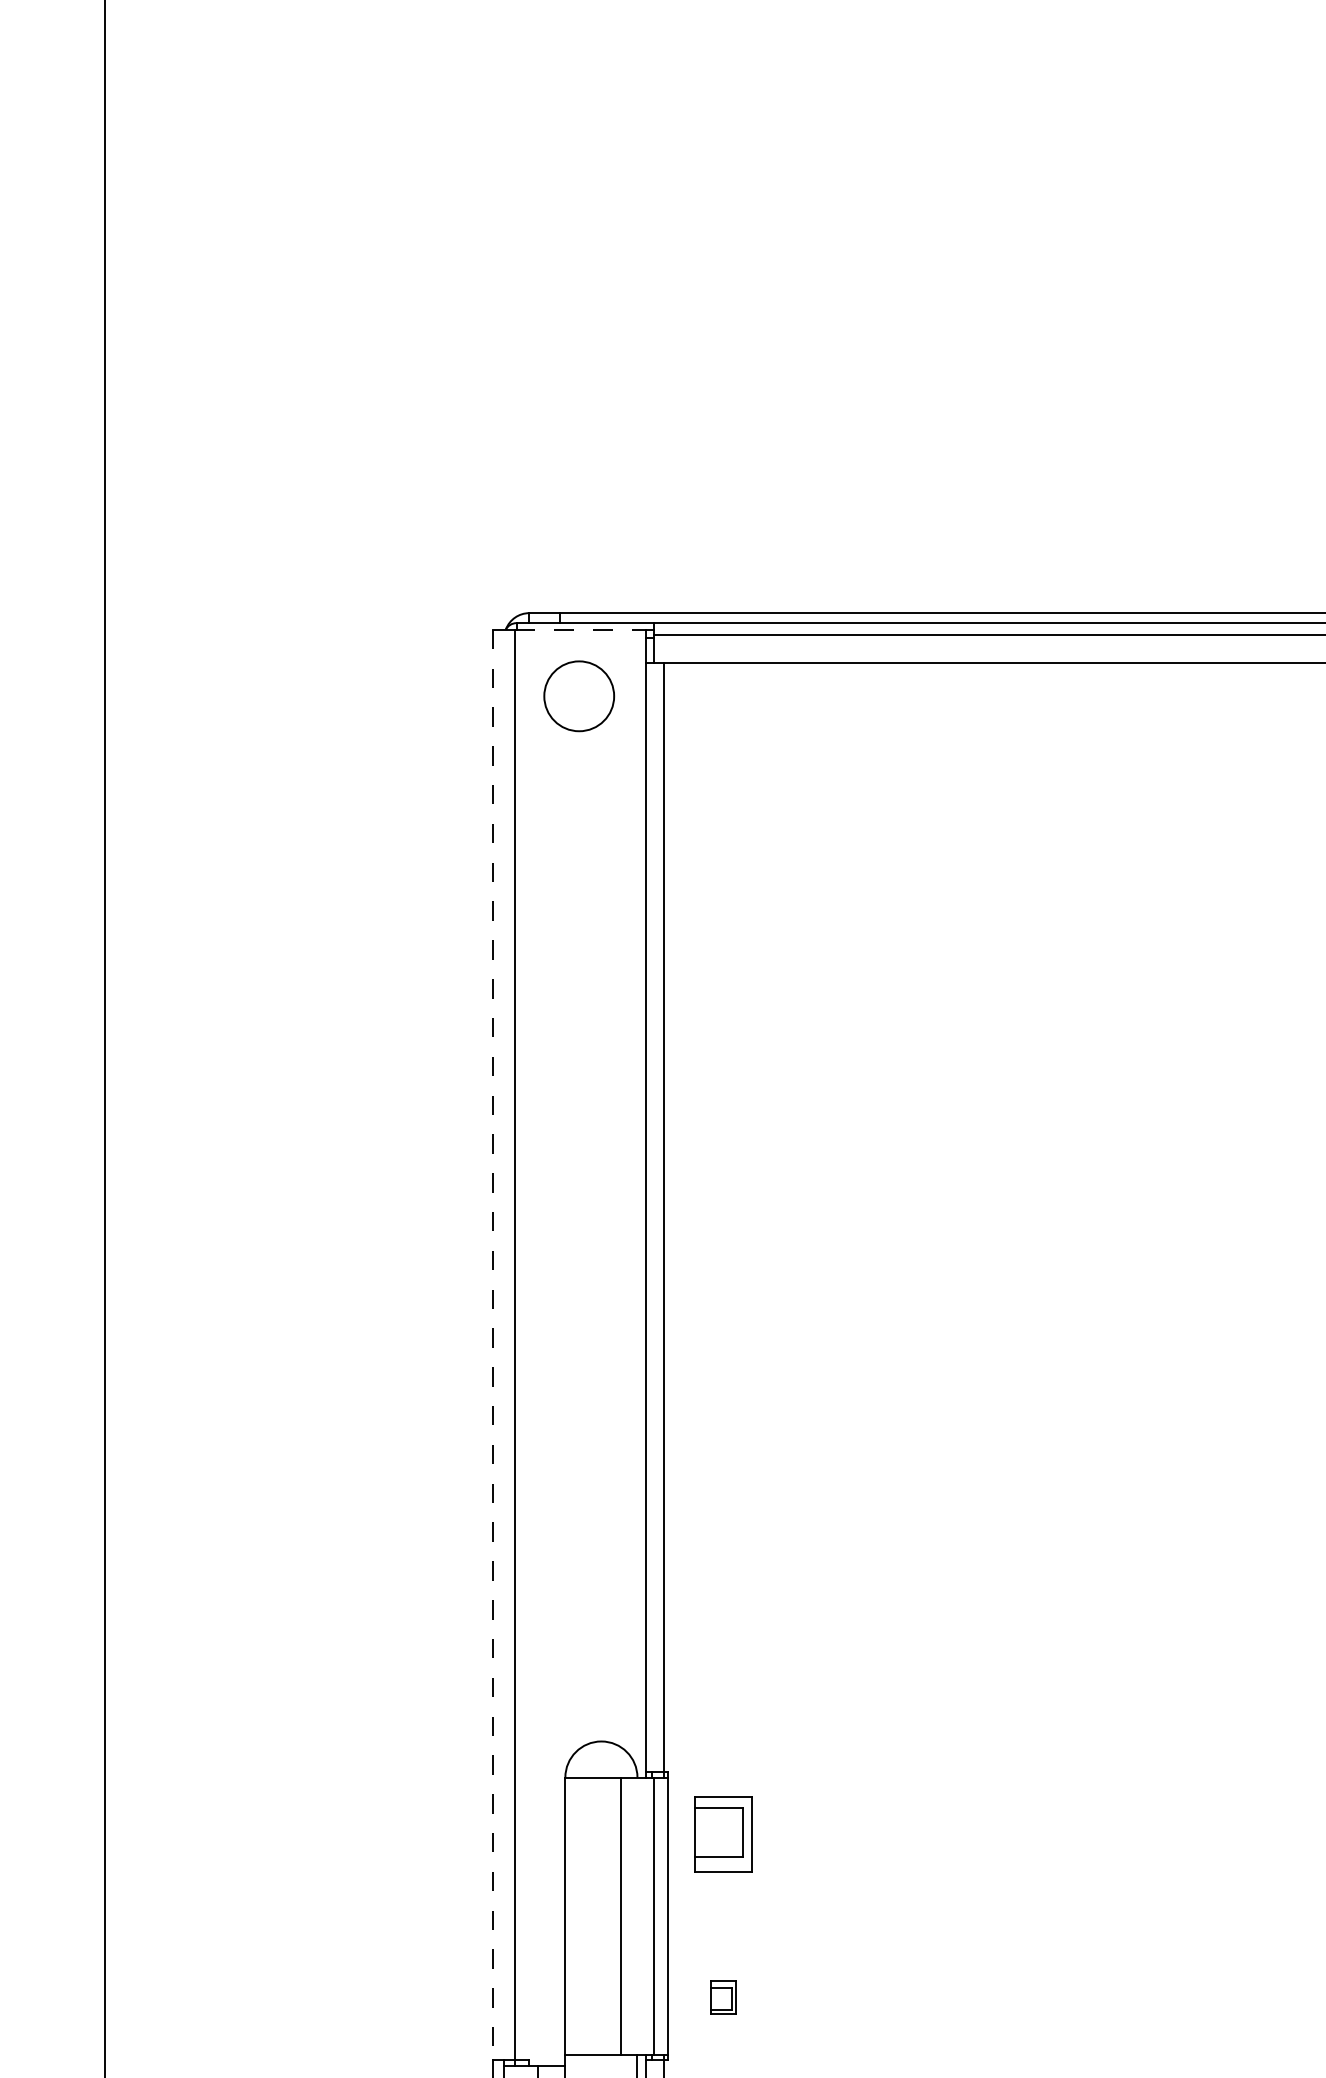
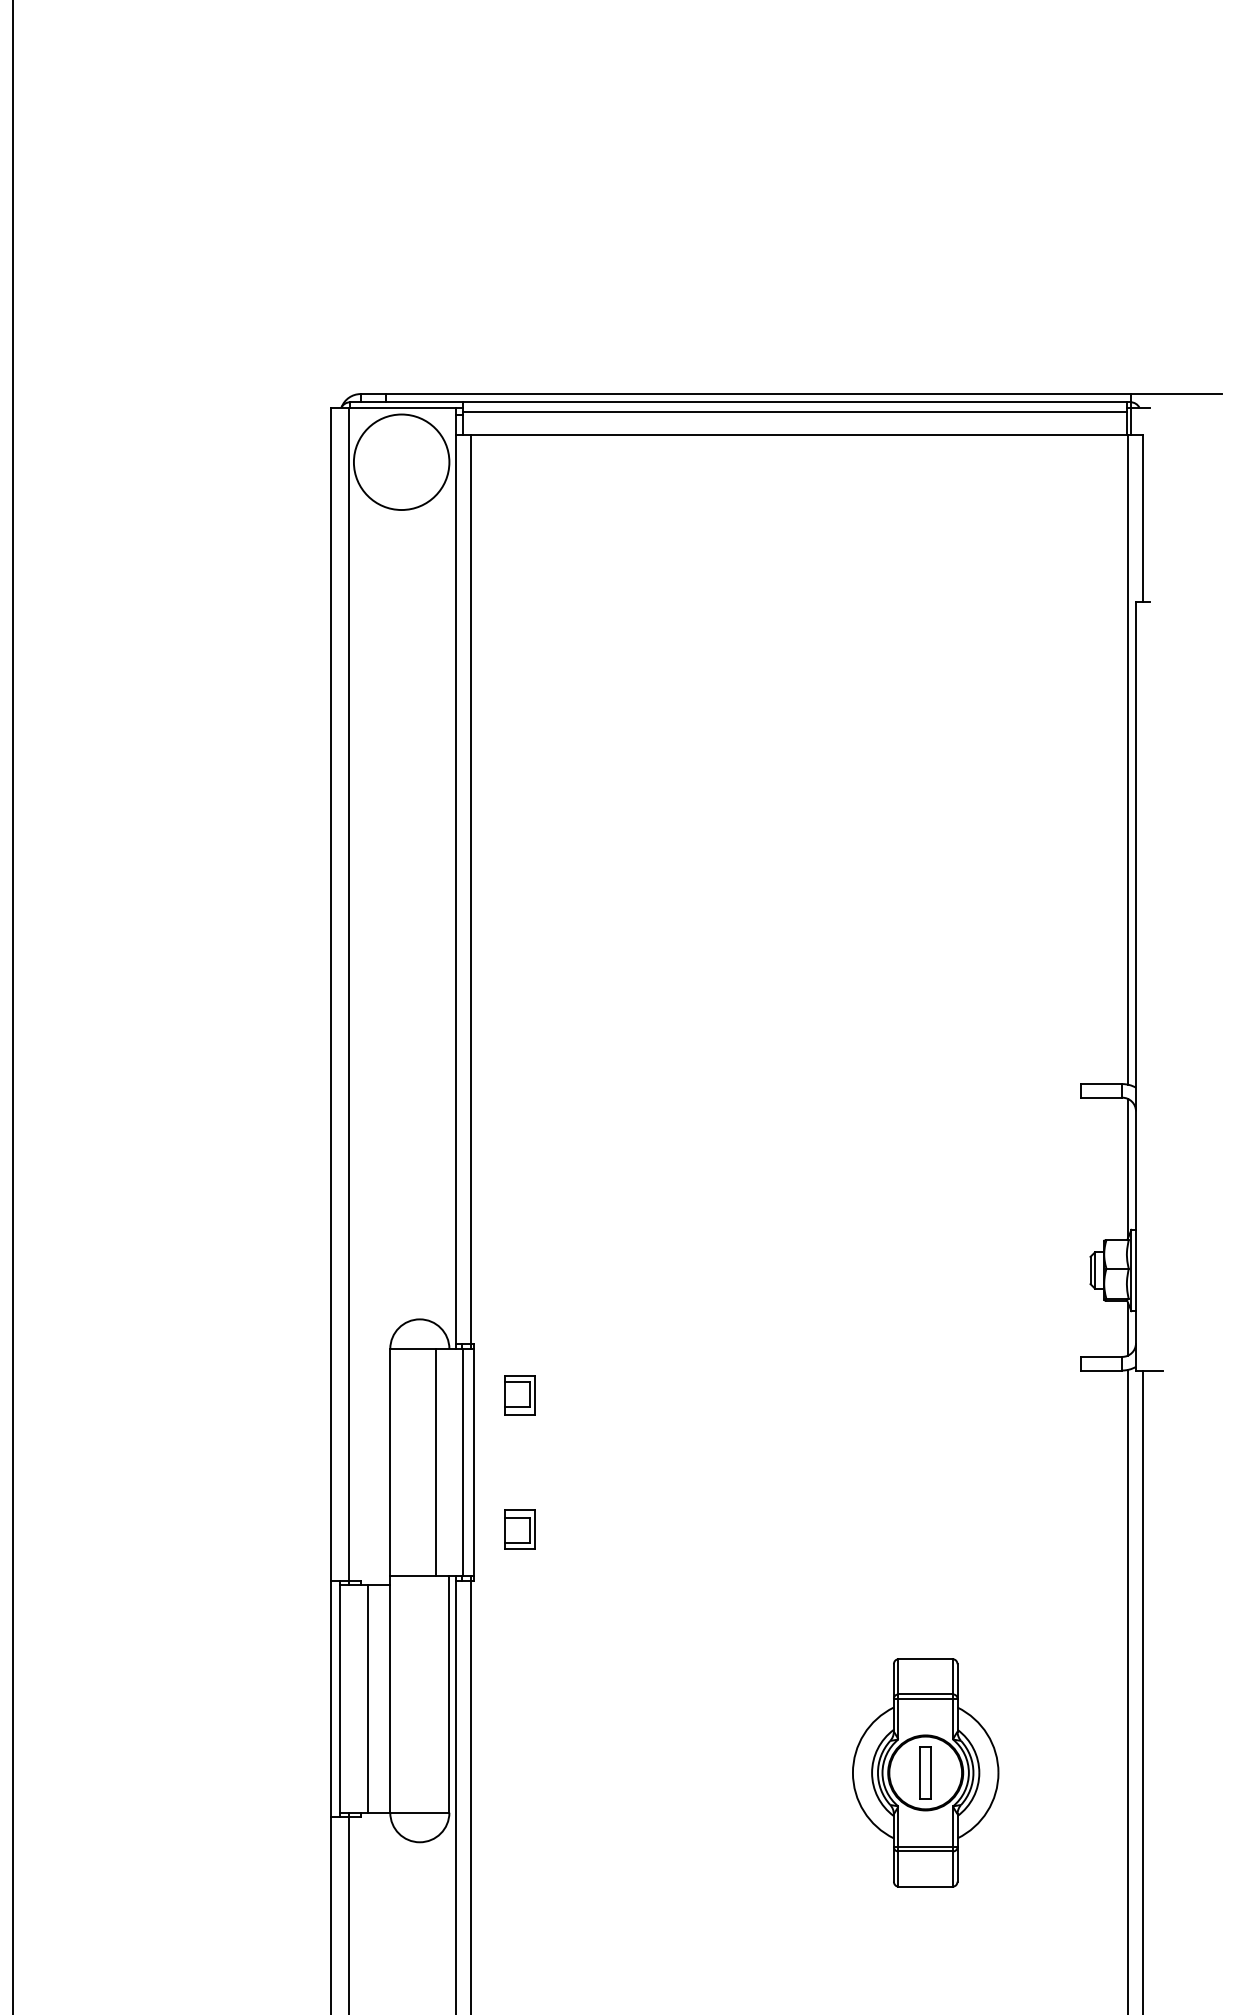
line: (581, 629) -> (403, 407), dashed -> solid
circle: (579, 696) -> (401, 462), size x1.67
line: (493, 1345) -> (331, 994), dashed -> solid
part: (722, 1834) -> (519, 1395), size x0.62
part: (722, 1997) -> (519, 1529), size x1.43

